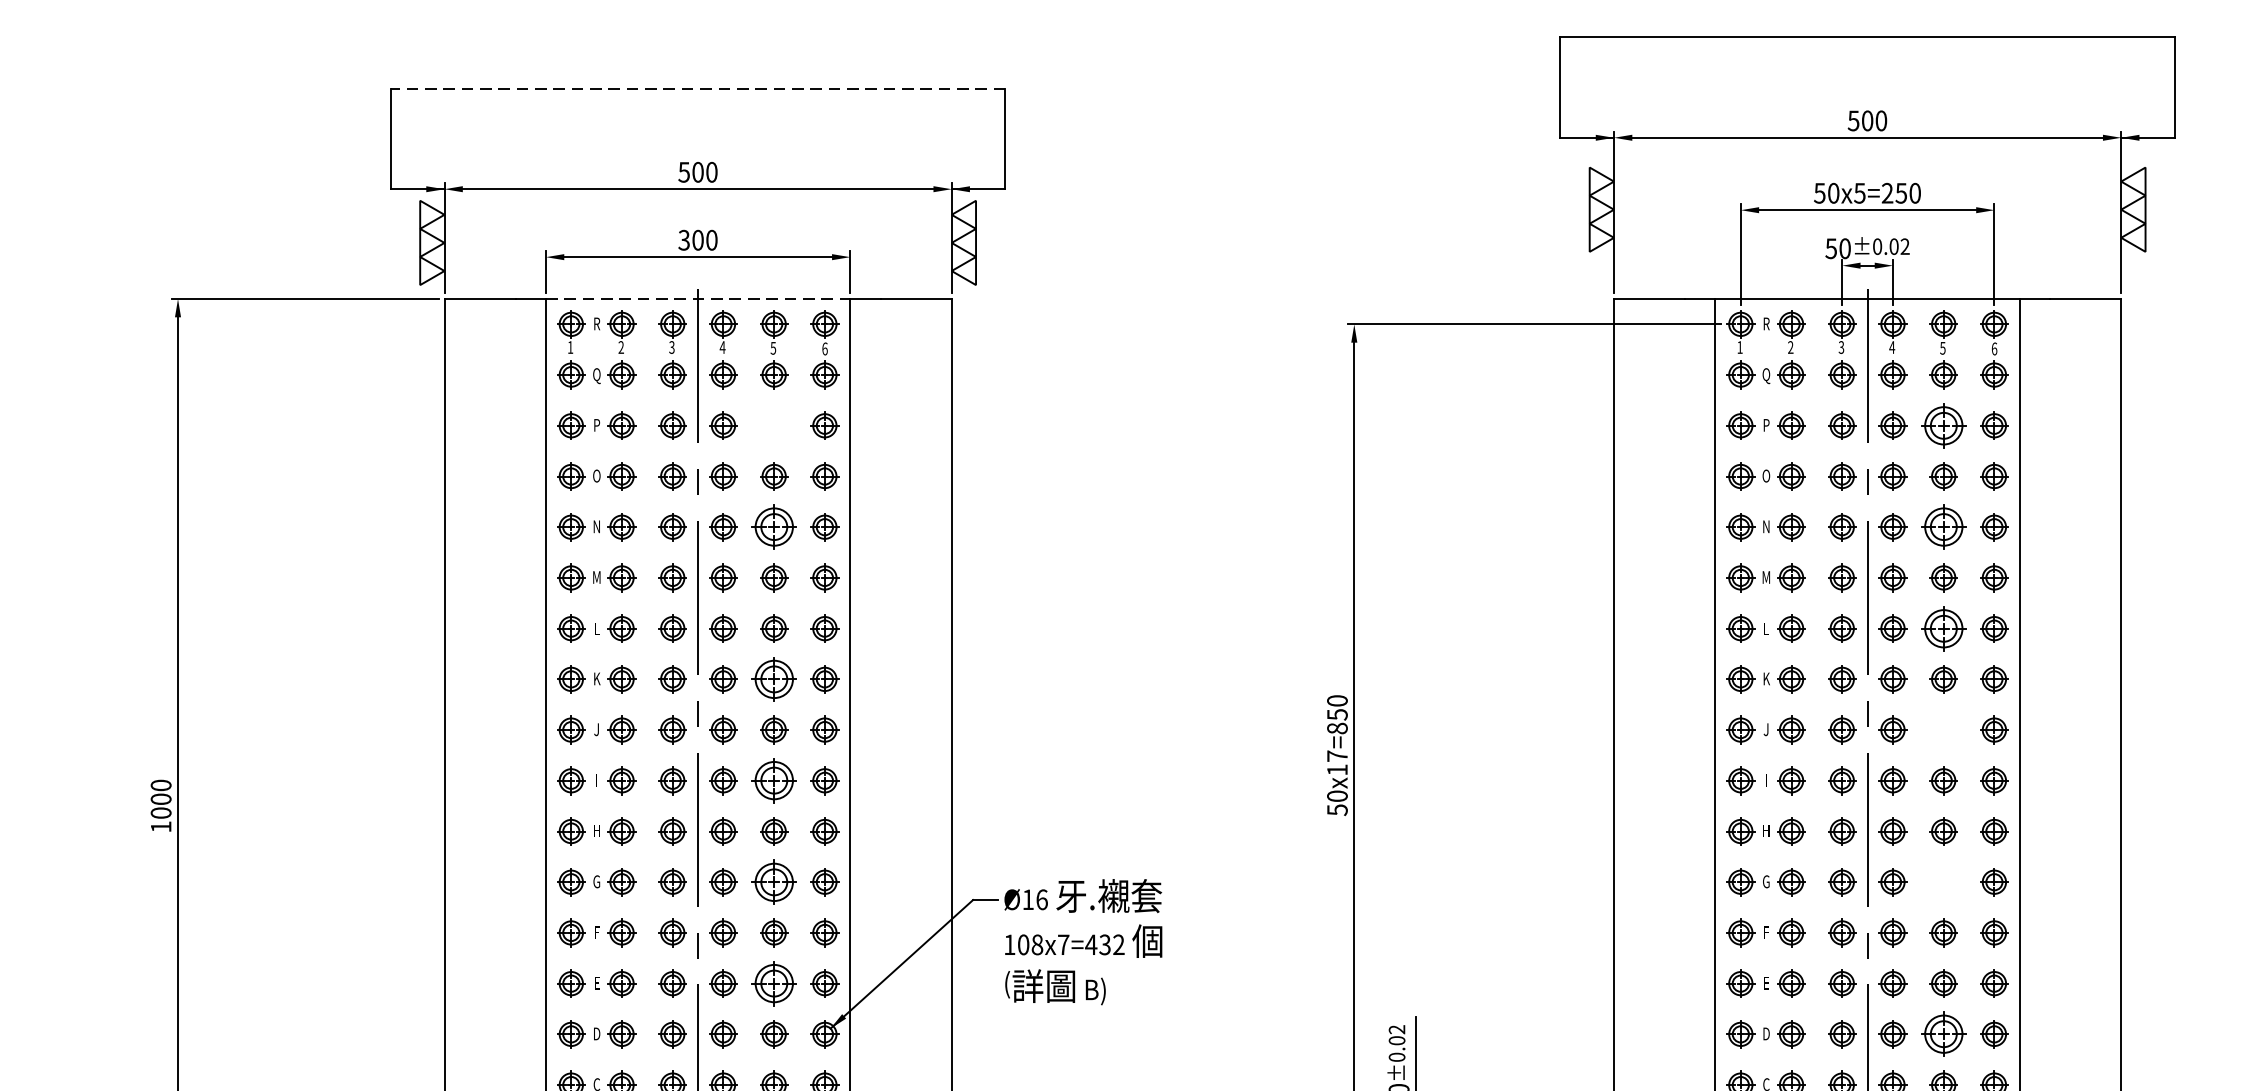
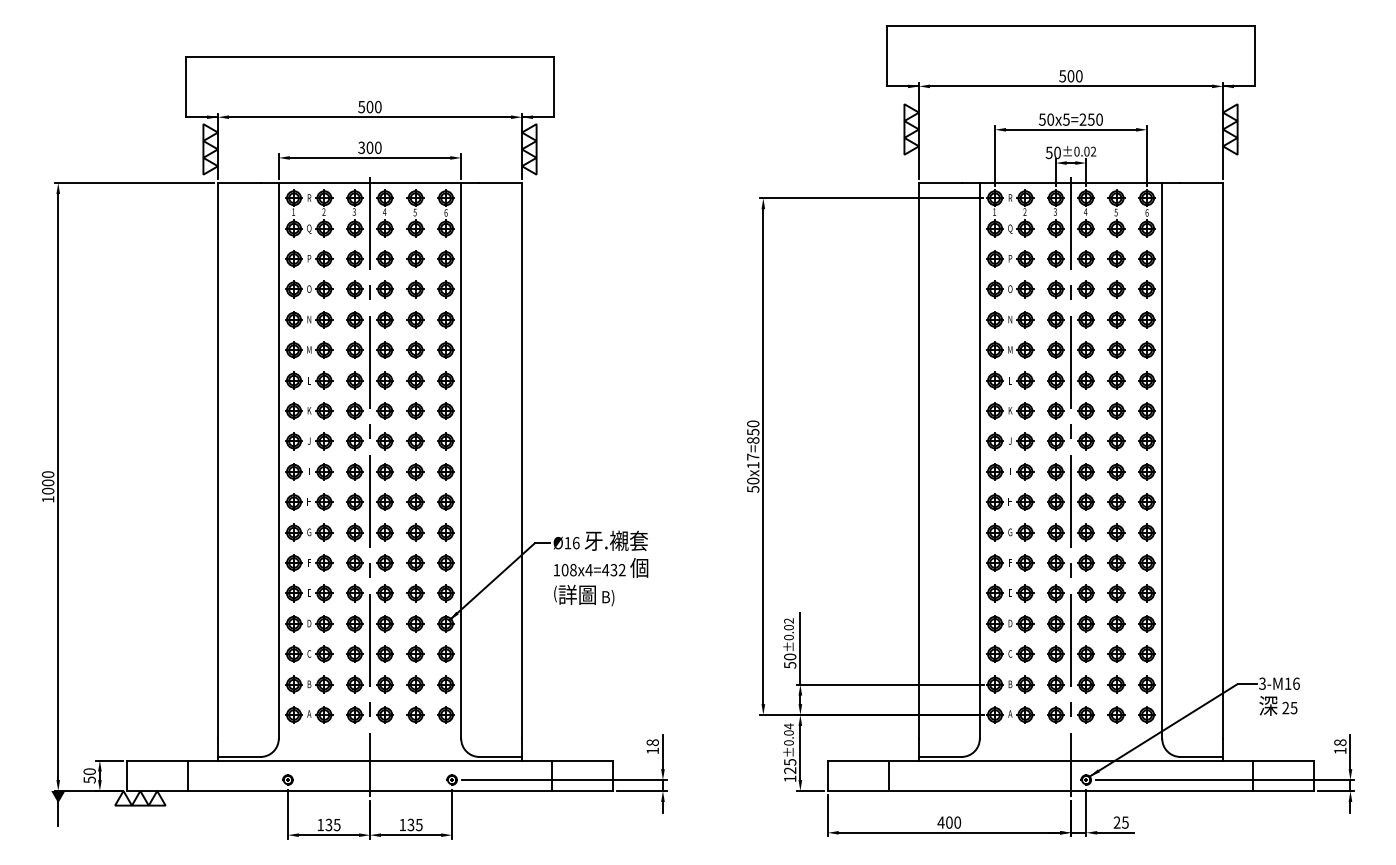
line: (697, 89) -> (369, 57), dashed -> solid
line: (698, 299) -> (370, 183), dashed -> solid
part: (773, 424) -> (415, 258), added
part: (1943, 424) -> (1116, 258), size x0.62
part: (773, 526) -> (415, 319), size x0.62
part: (1943, 526) -> (1116, 319), size x0.62
part: (1943, 628) -> (1116, 380), size x0.62
part: (773, 678) -> (415, 410), size x0.62
part: (1943, 730) -> (1116, 441), added
part: (773, 780) -> (415, 471), size x0.62
part: (773, 882) -> (415, 532), size x0.62
part: (1943, 882) -> (1116, 532), added
text: (1062, 945) -> (588, 570), 108x7=432 -> 108x4=432
part: (773, 983) -> (415, 593), size x0.62
part: (1943, 1033) -> (1116, 623), size x0.62

